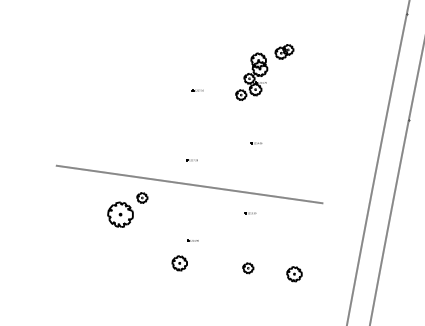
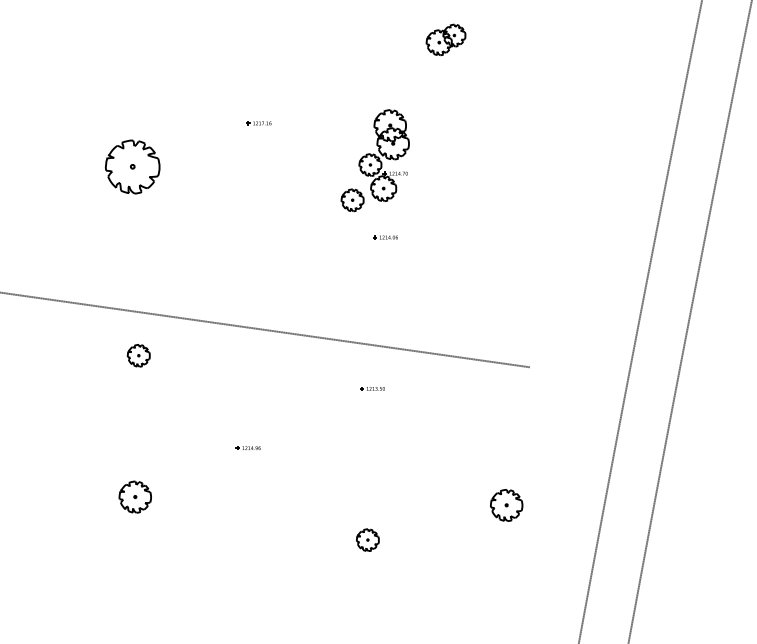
part: (251, 76) -> (374, 160), moved
part: (191, 160) -> (244, 274), removed
part: (120, 214) -> (132, 166), moved
part: (179, 263) -> (134, 497), moved
part: (248, 268) -> (368, 540), moved
part: (294, 274) -> (506, 505), moved

